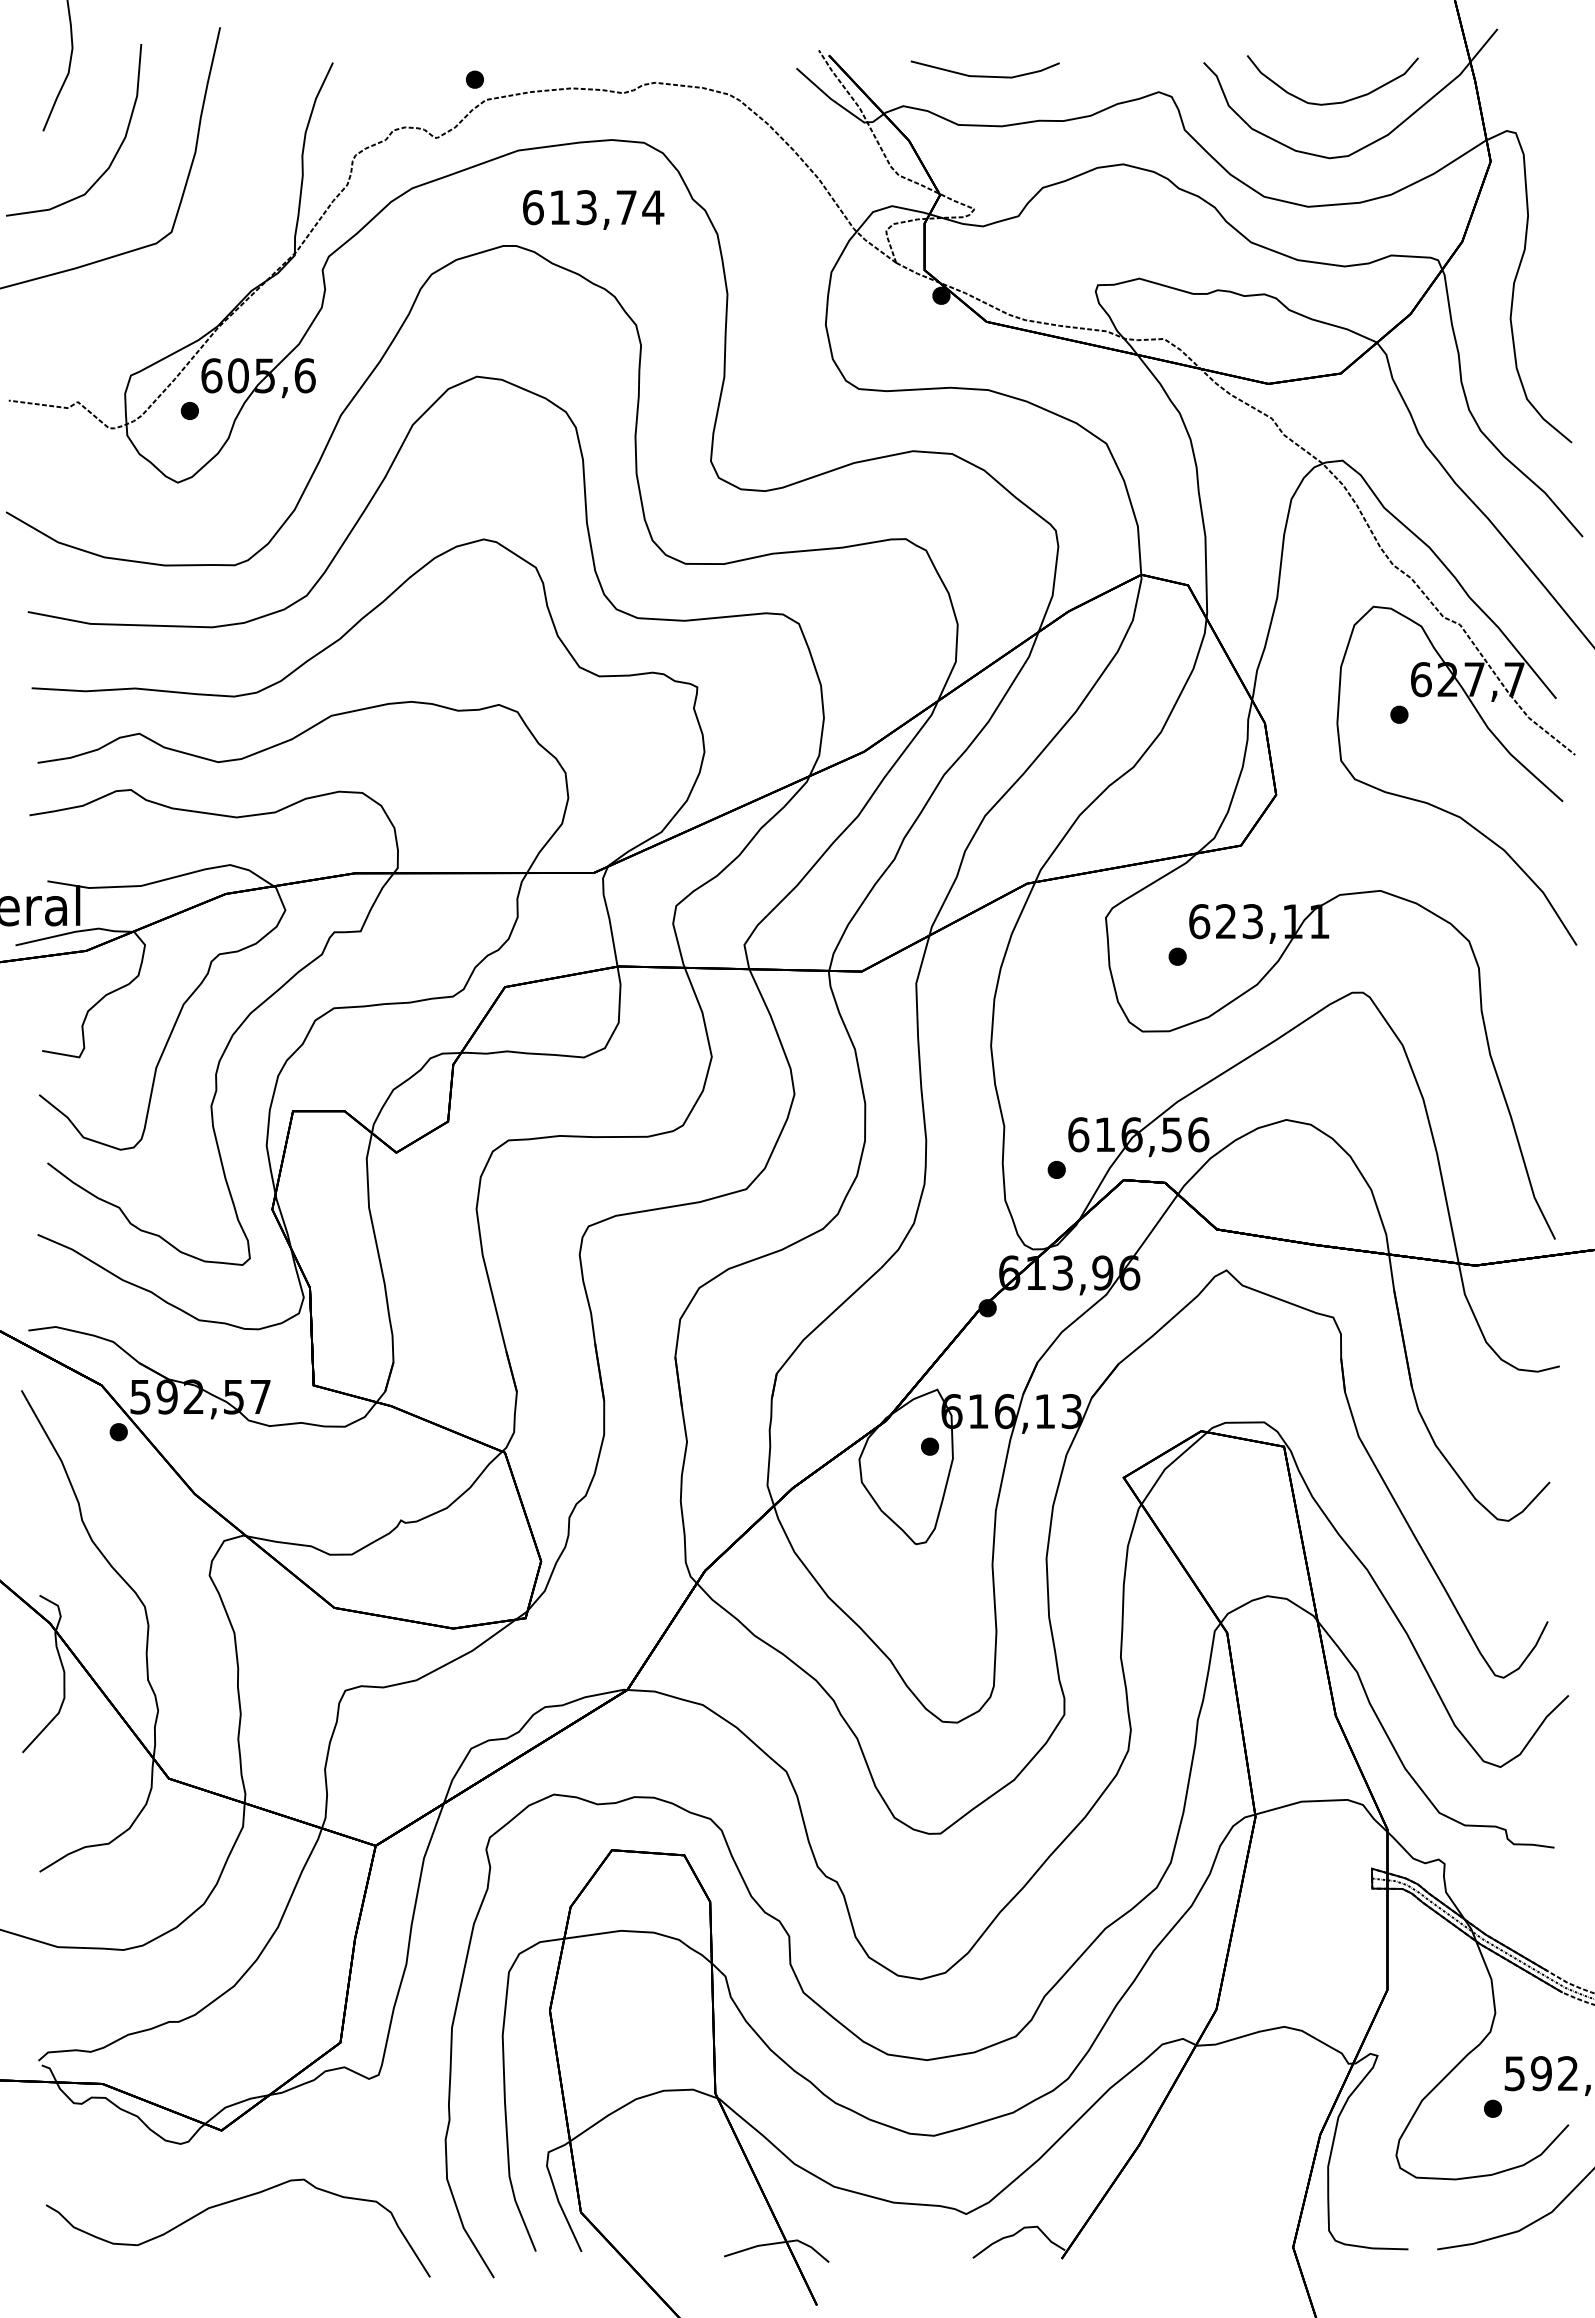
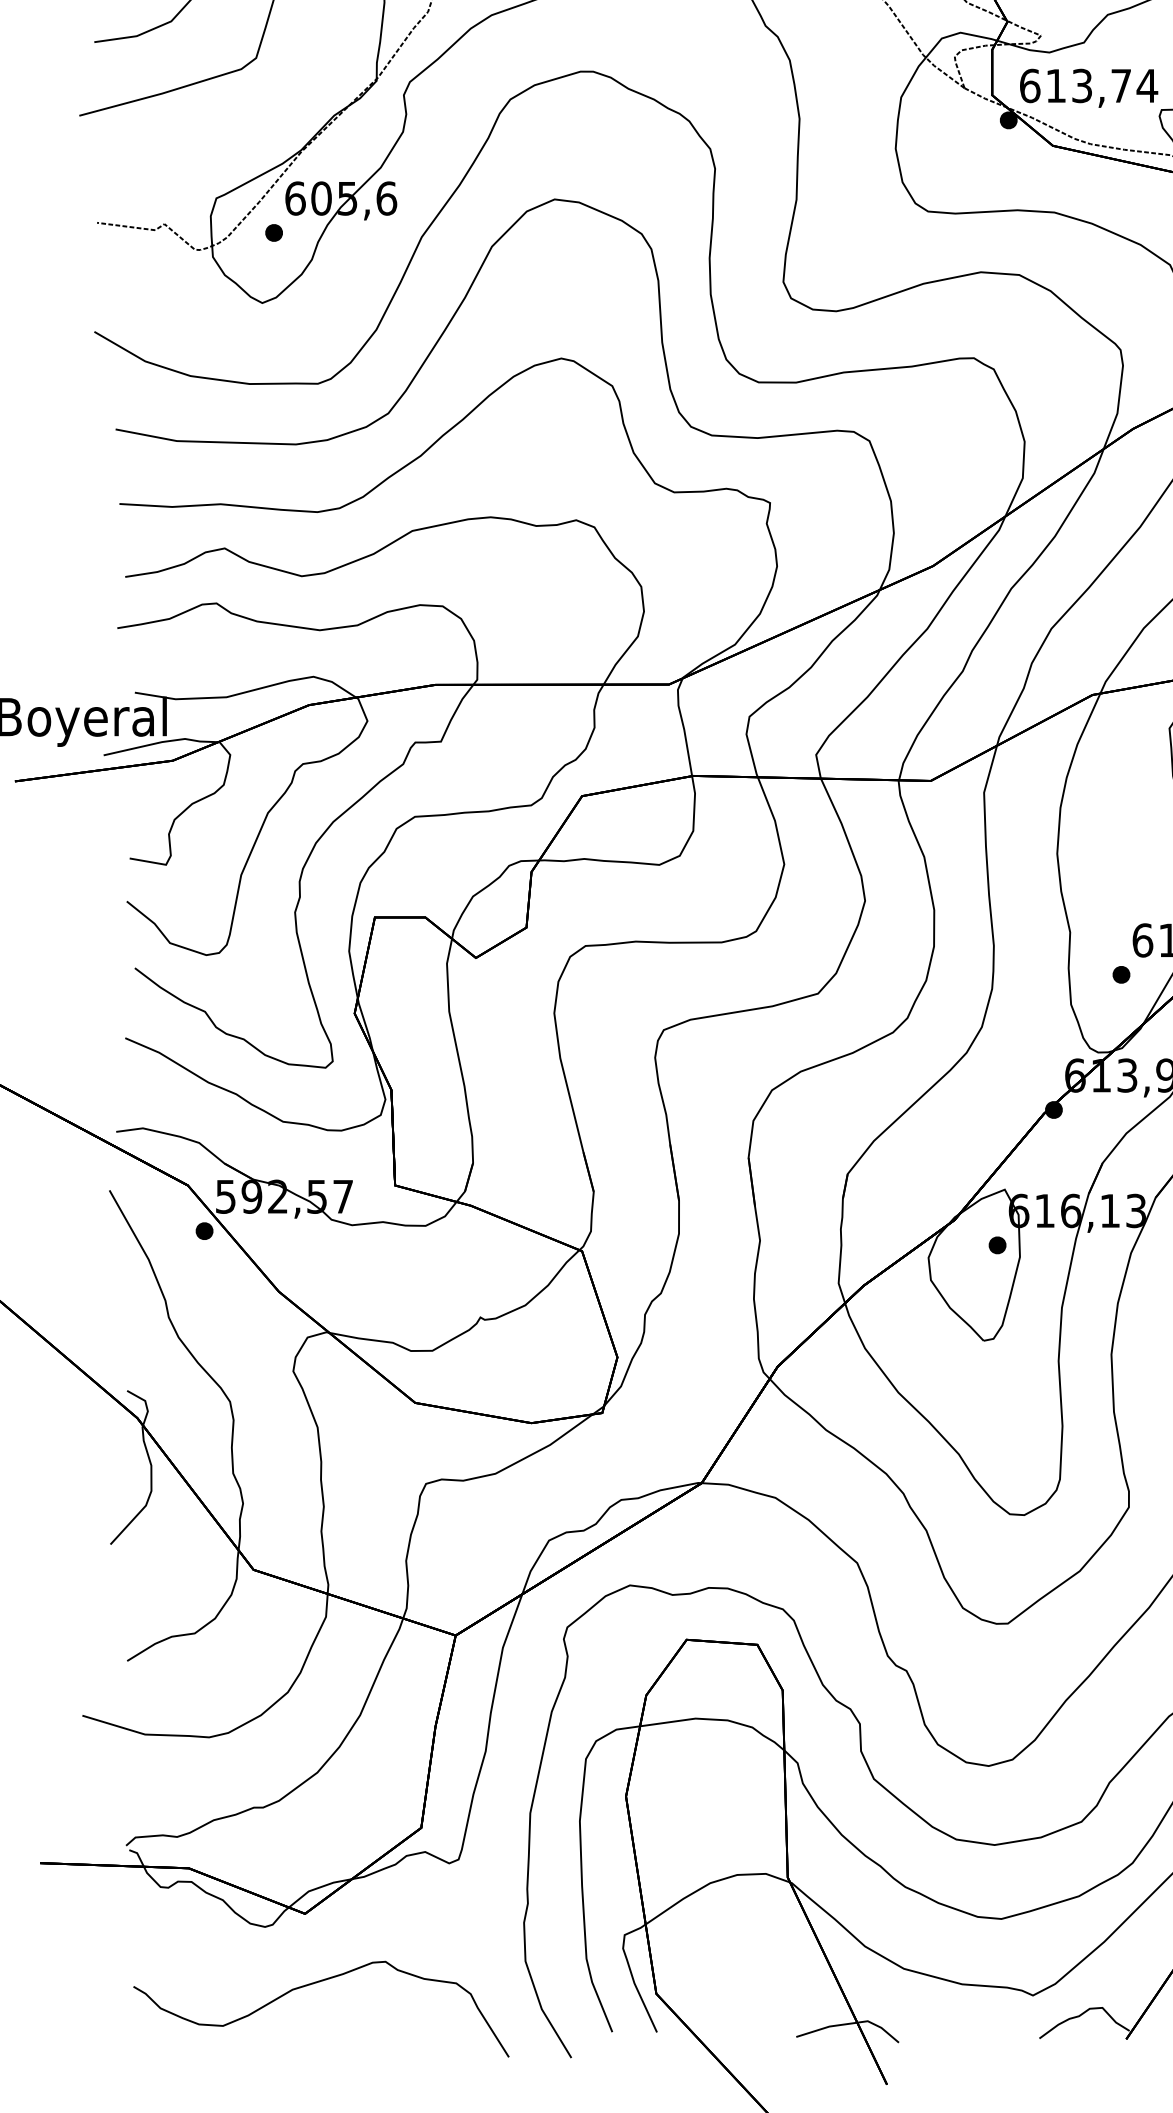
text: (593, 209) -> (1088, 87), moved

